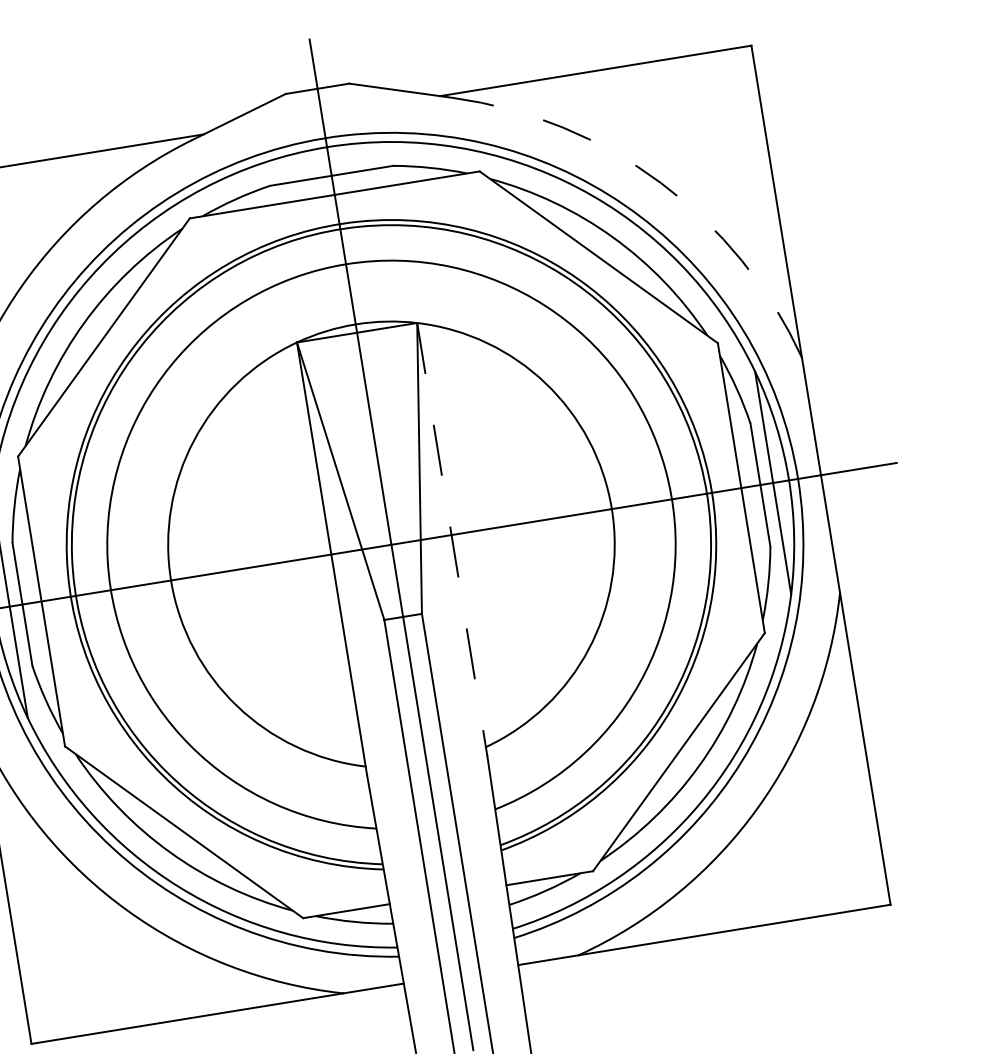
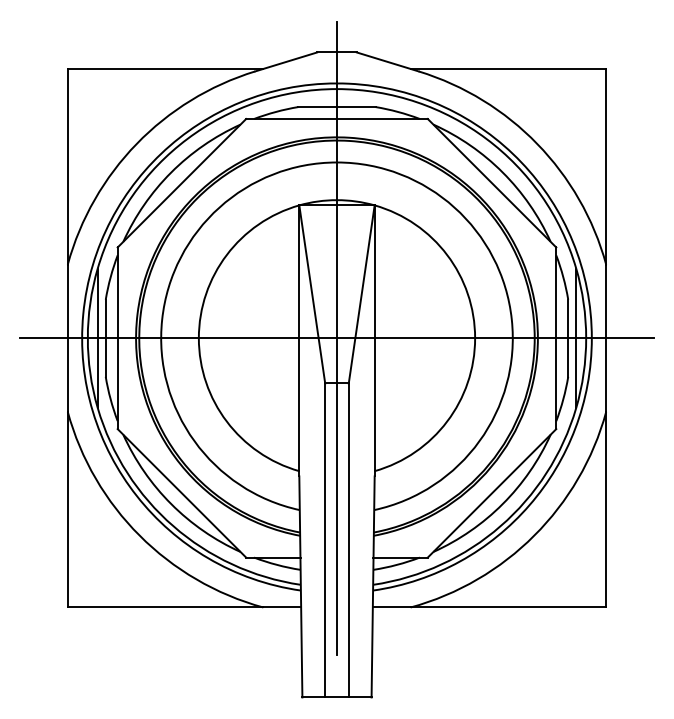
arc: (661, 182) -> (537, 143), dashed -> solid
line: (451, 535) -> (374, 338), dashed -> solid

